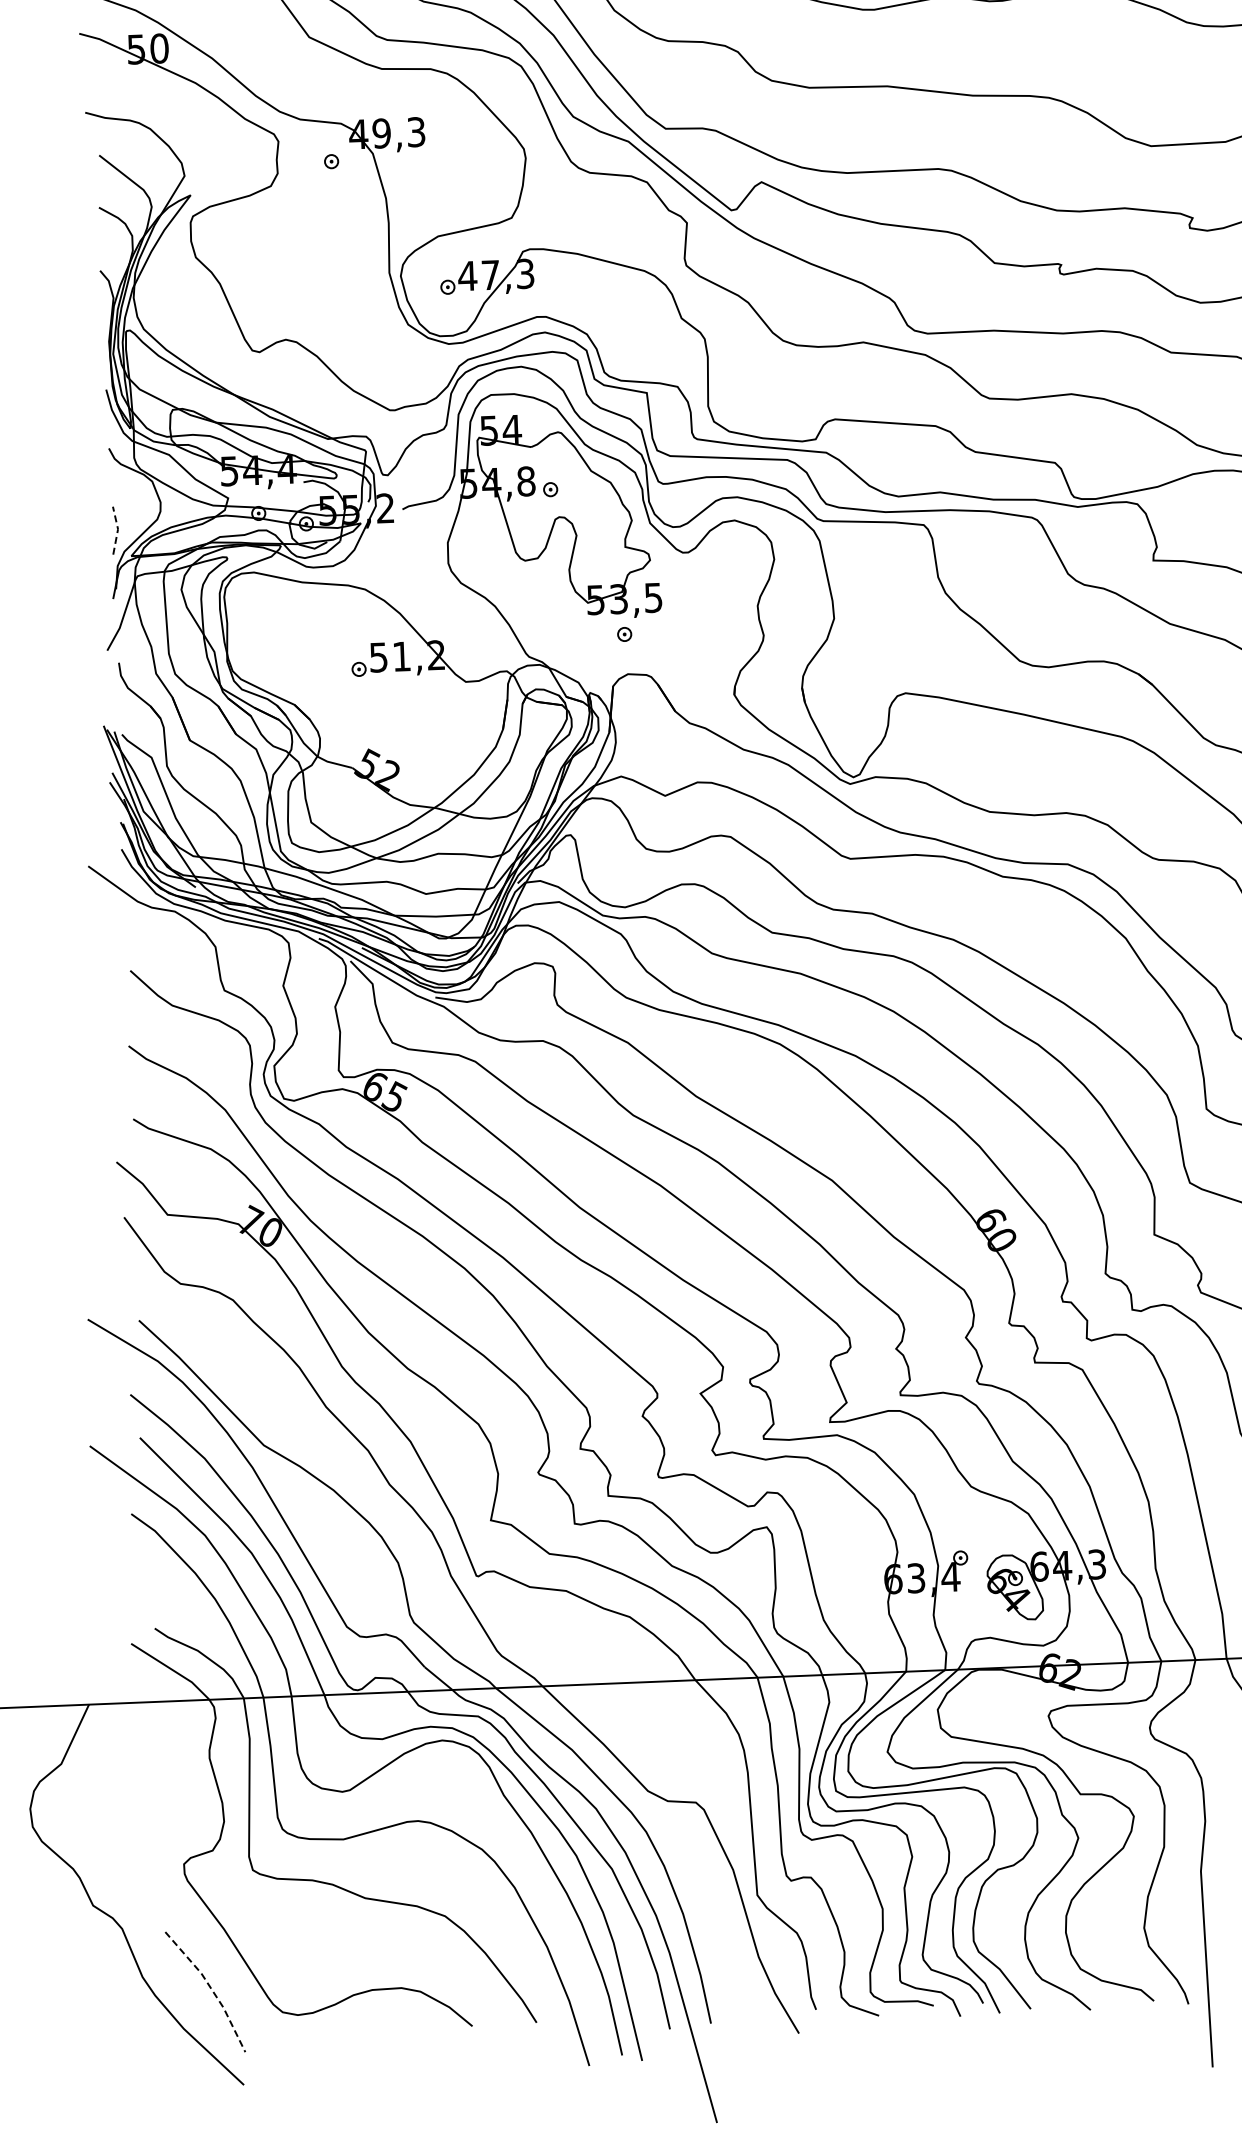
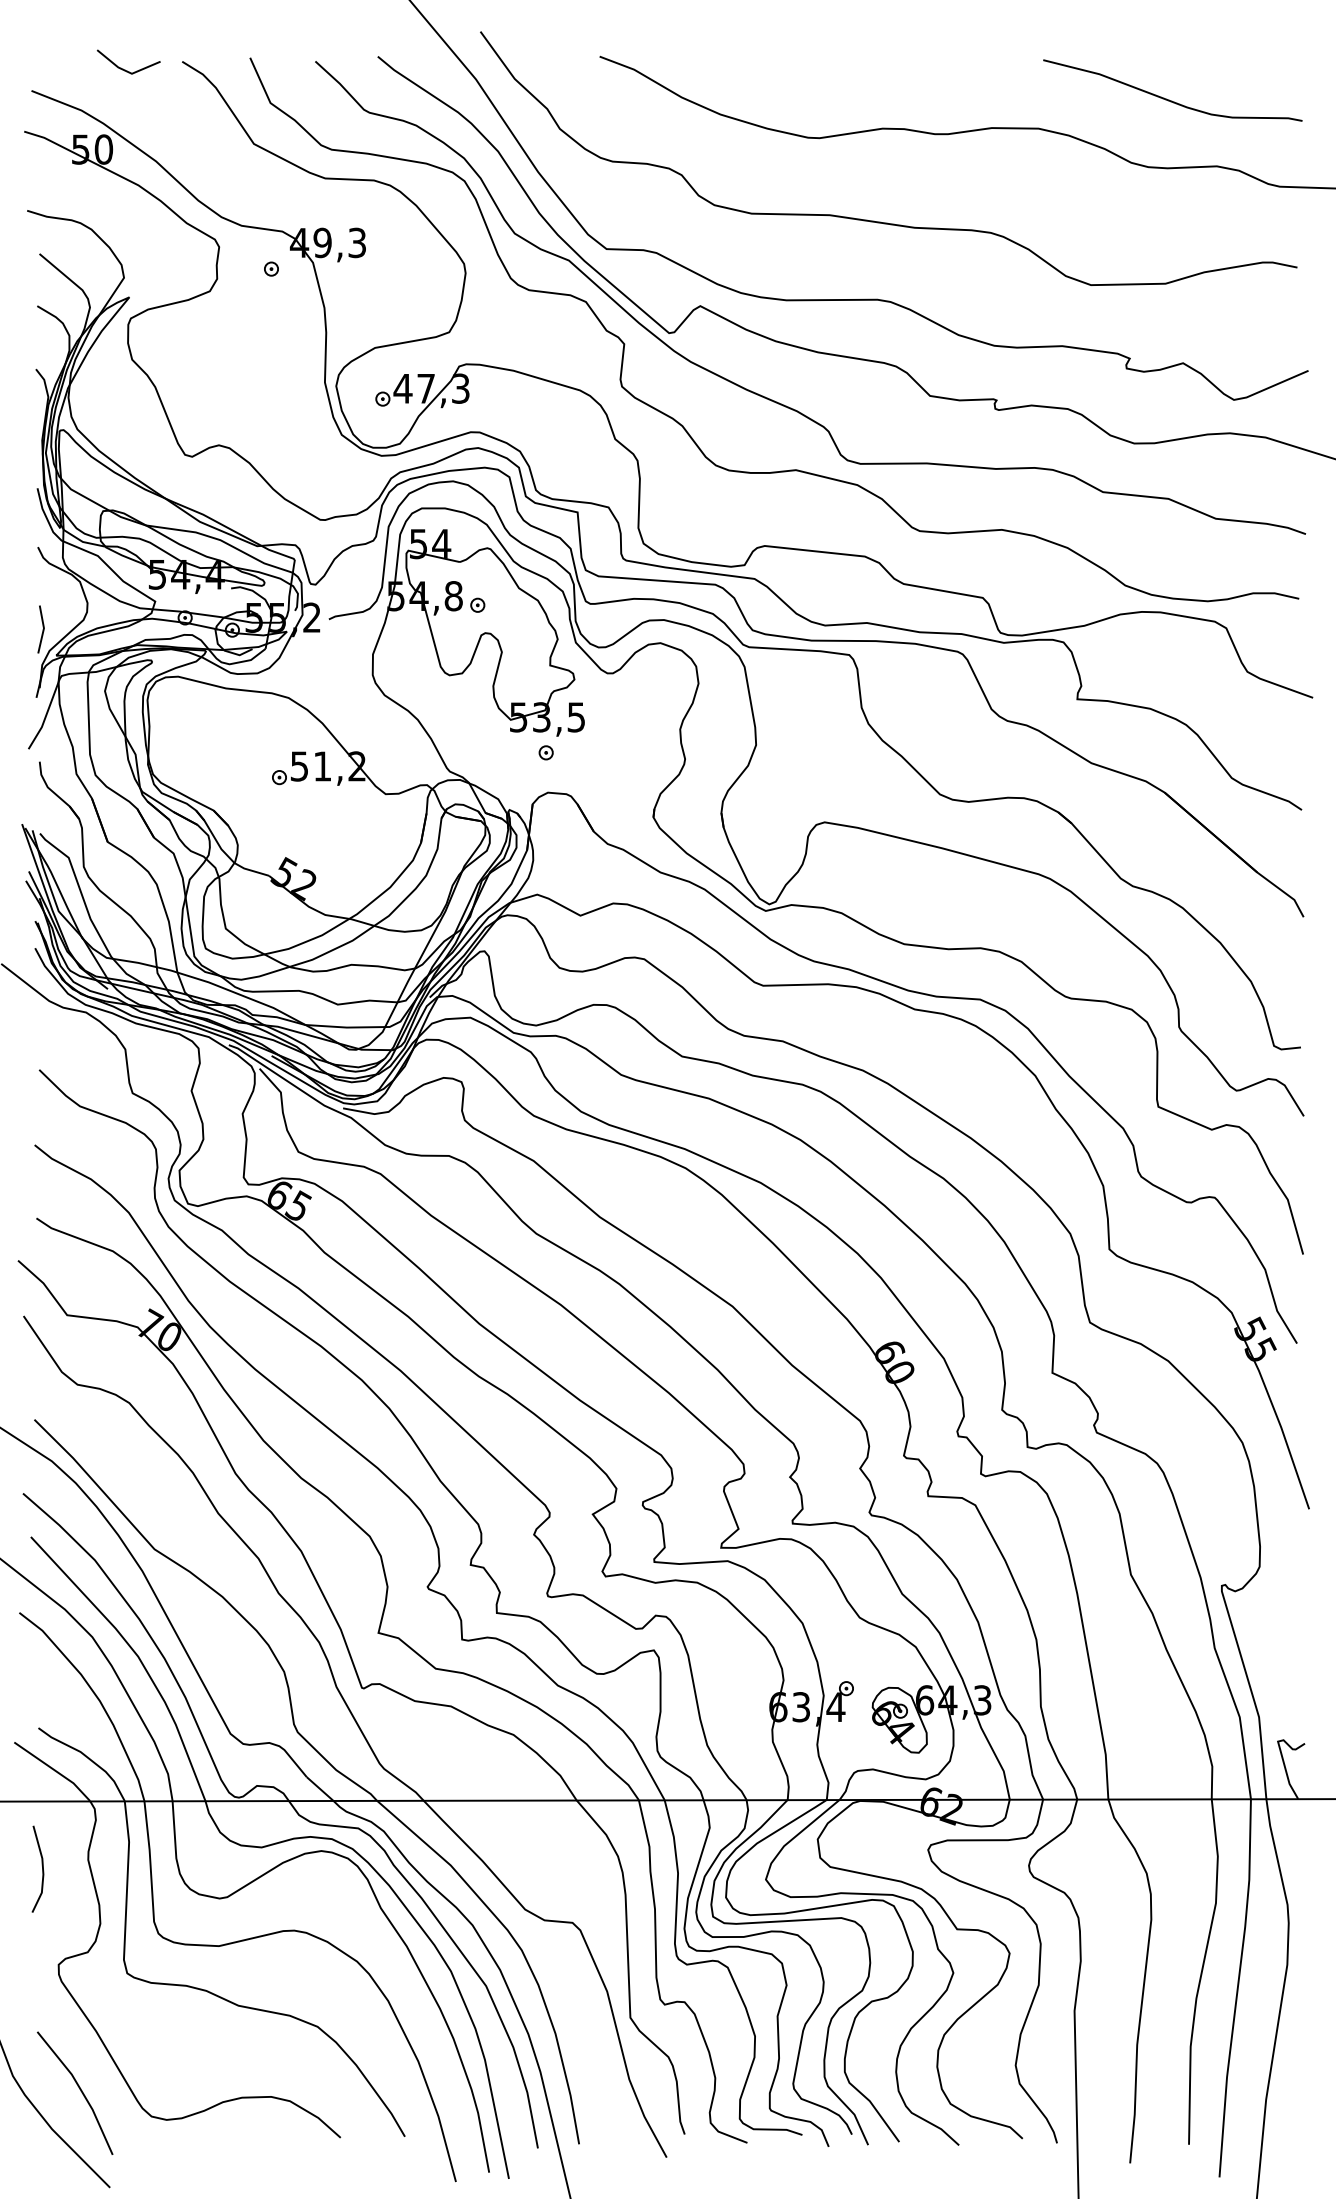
line: (118, 529) -> (44, 628), dashed -> solid
line: (163, 1765) -> (41, 1865), added
line: (210, 1988) -> (80, 2089), dashed -> solid

